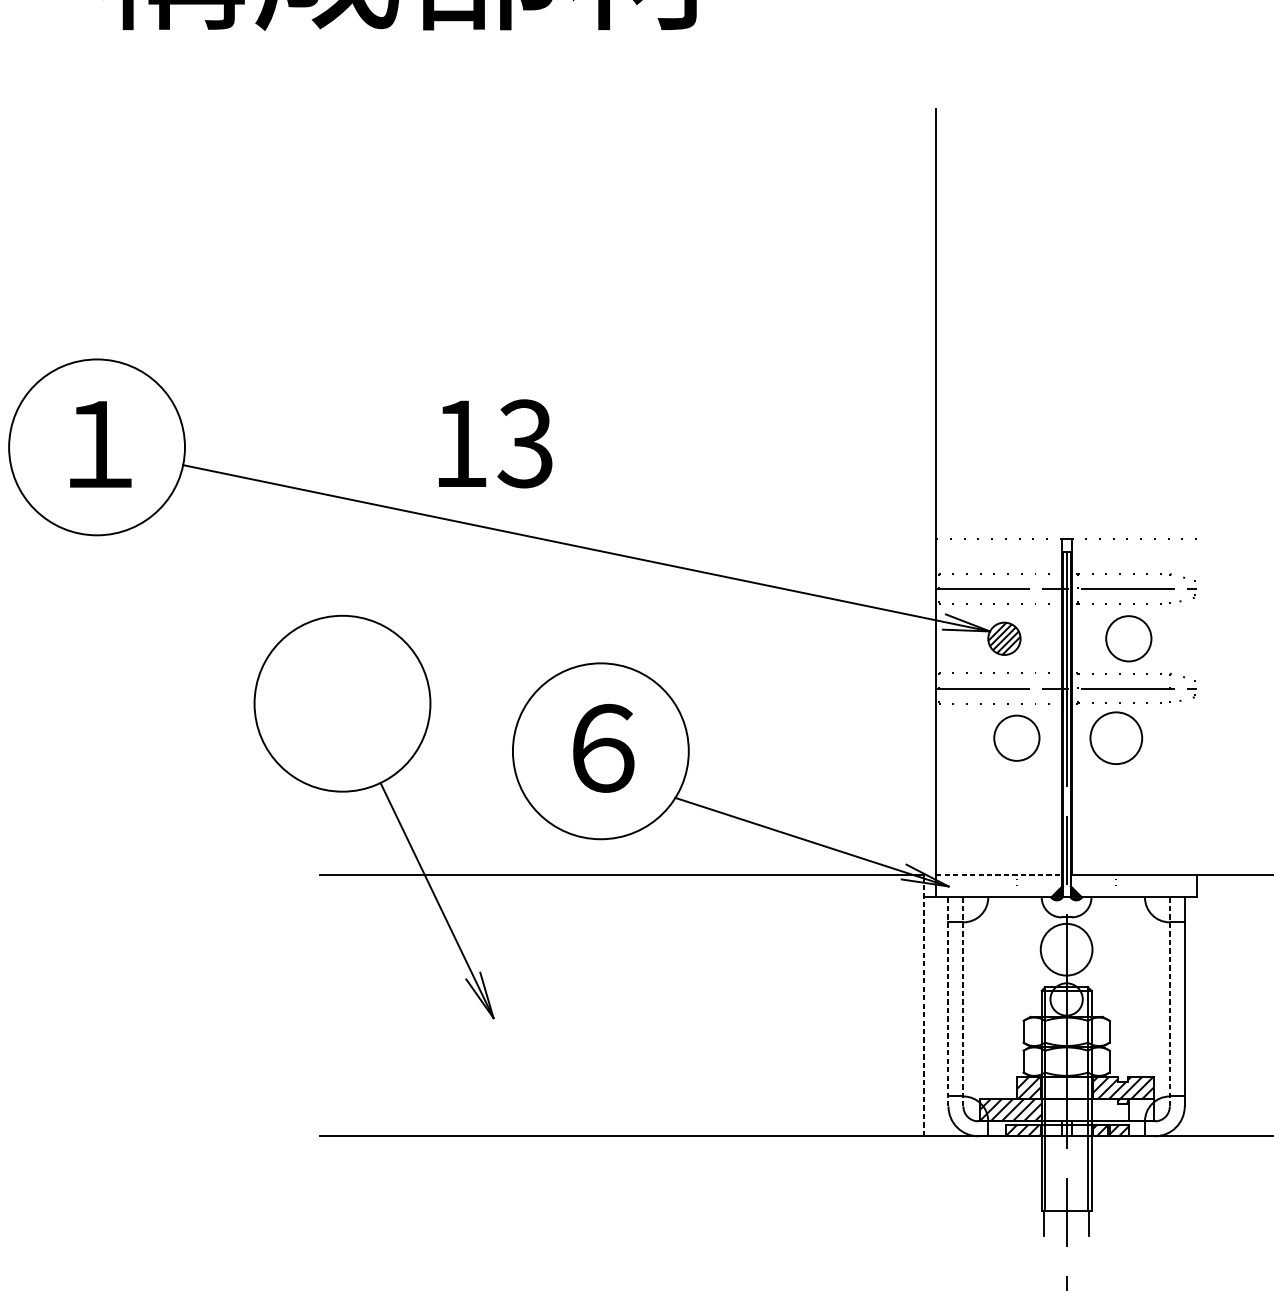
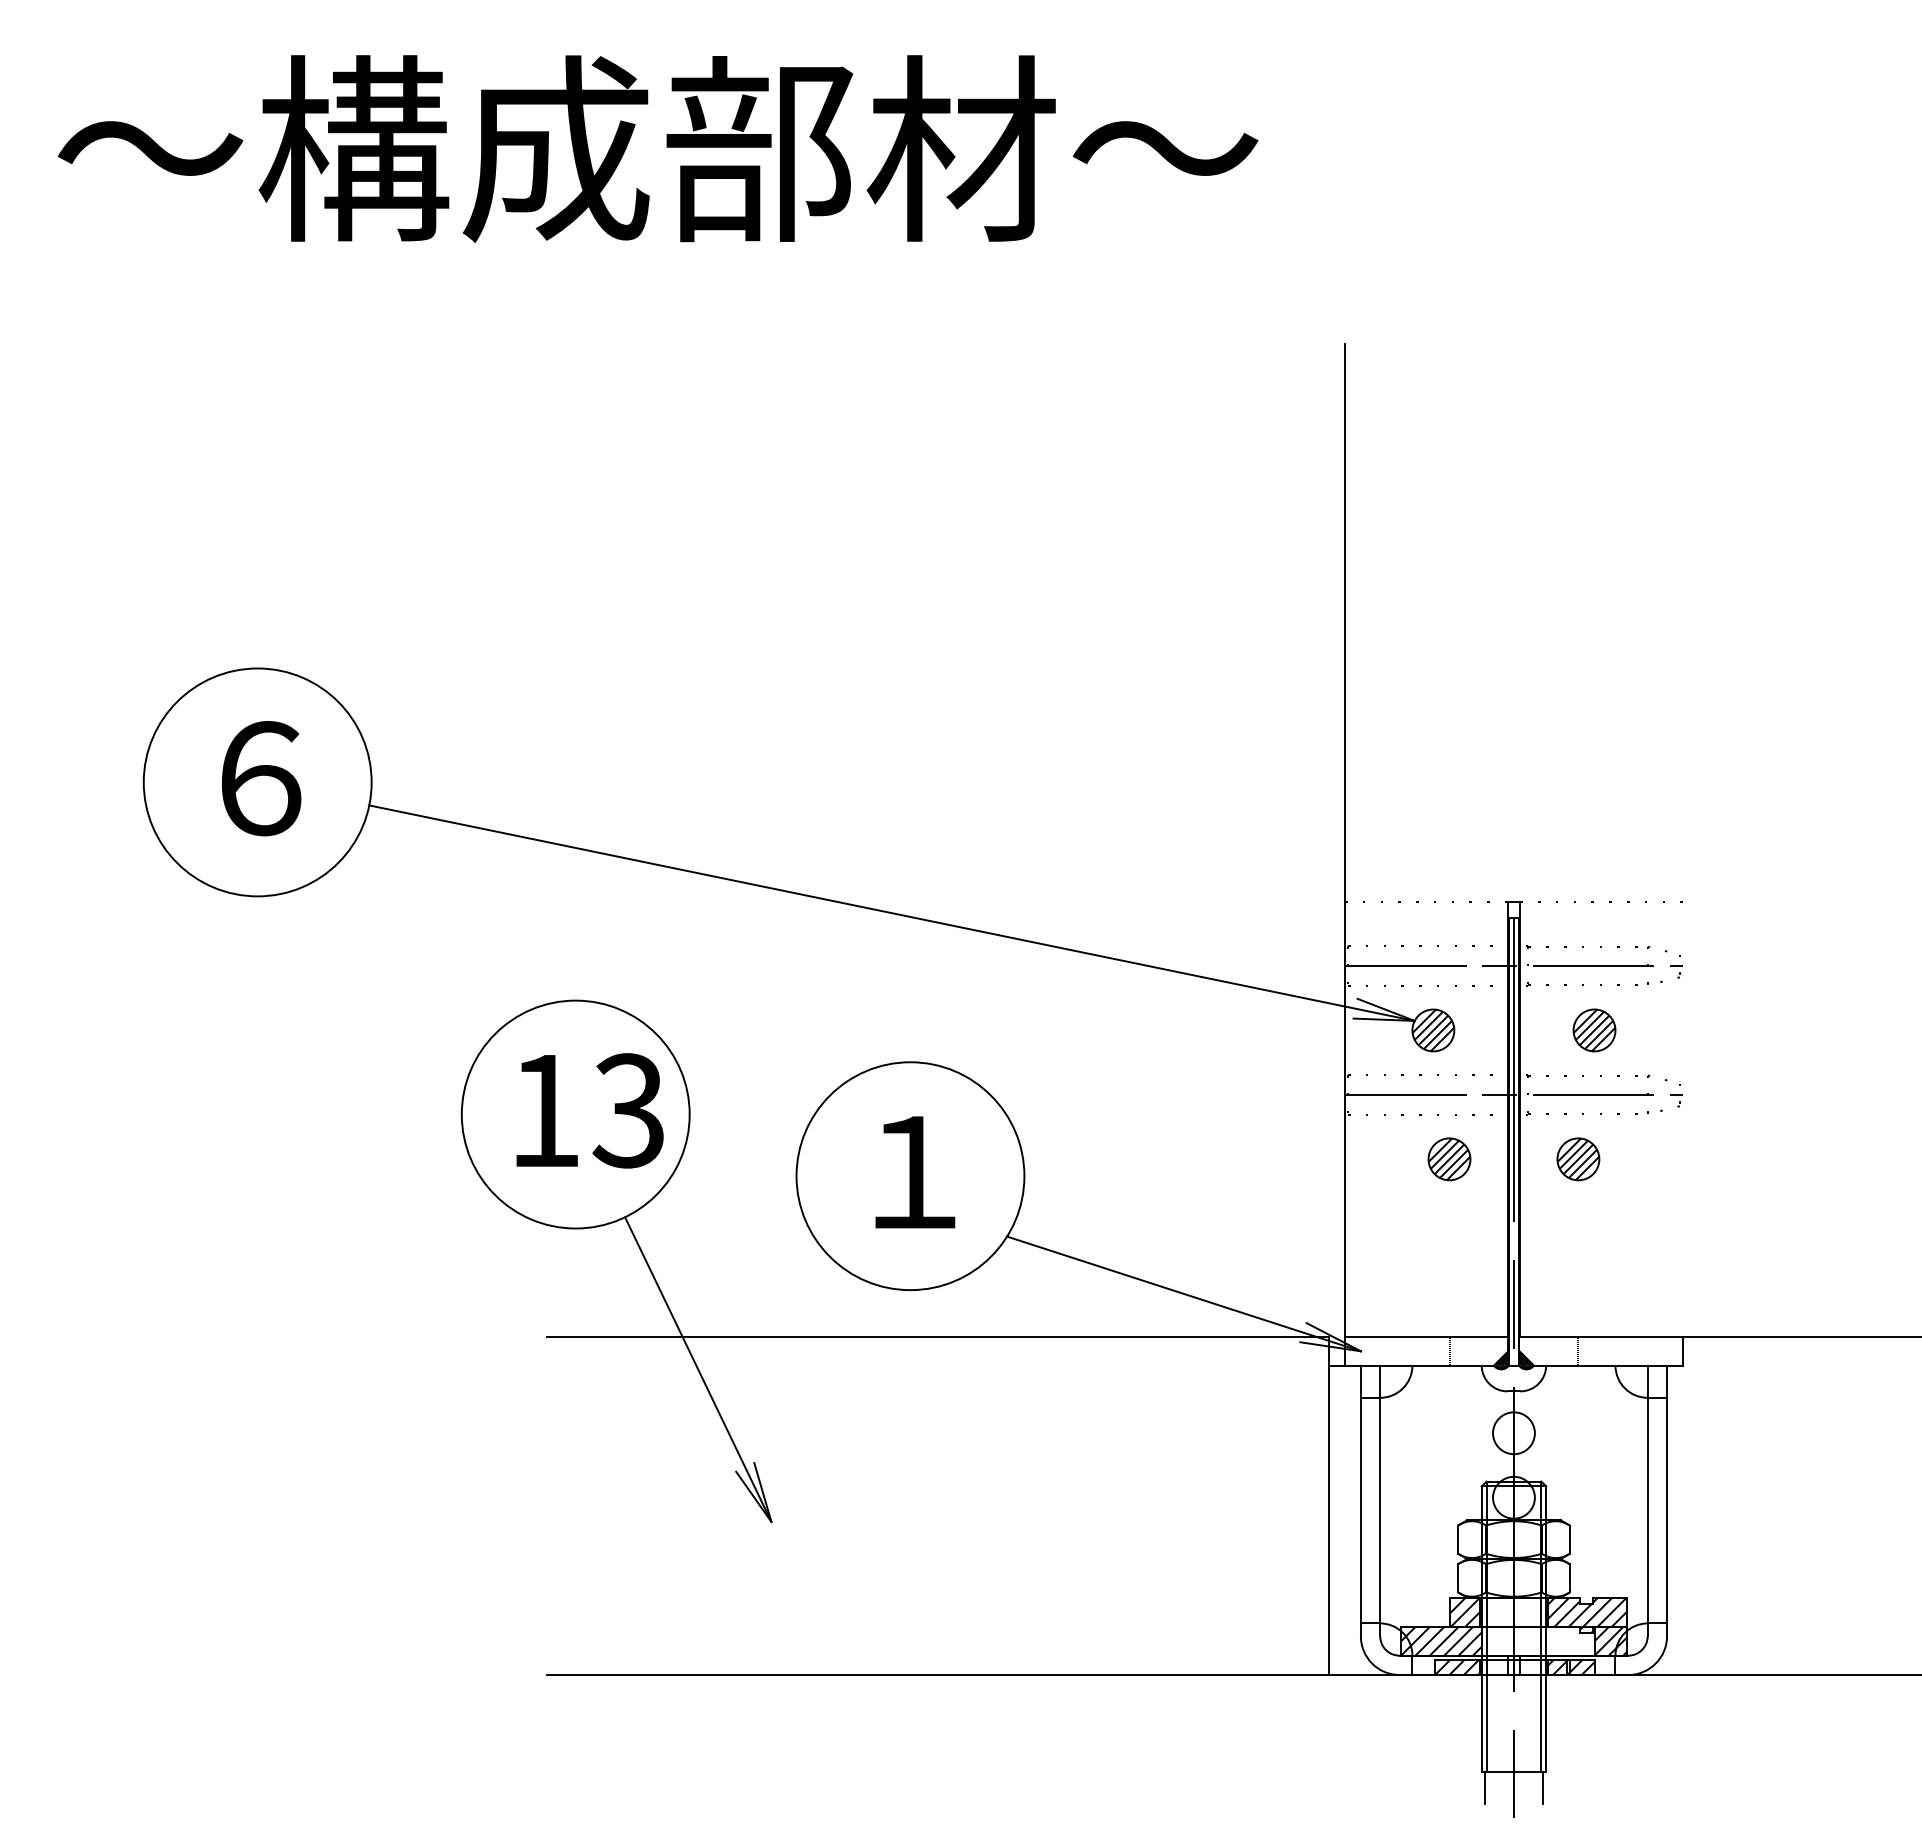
text: (495, 443) -> (589, 1110), moved
text: (99, 444) -> (261, 778), １ -> ６
part: (1128, 638) -> (1594, 1030), size x0.71
part: (1016, 738) -> (1449, 1159), size x0.71
part: (1116, 738) -> (1578, 1159), size x0.62
text: (603, 748) -> (914, 1172), ６ -> １
line: (999, 875) -> (1427, 1336), dashed -> solid
circle: (1066, 949) -> (1513, 1433), size x0.62
line: (948, 1001) -> (1360, 1500), dashed -> solid
line: (1169, 1001) -> (1647, 1500), dashed -> solid
line: (963, 1002) -> (1380, 1501), dashed -> solid
line: (923, 1005) -> (1328, 1505), dashed -> solid
hatch: (1141, 1109) -> (1610, 1640), added

